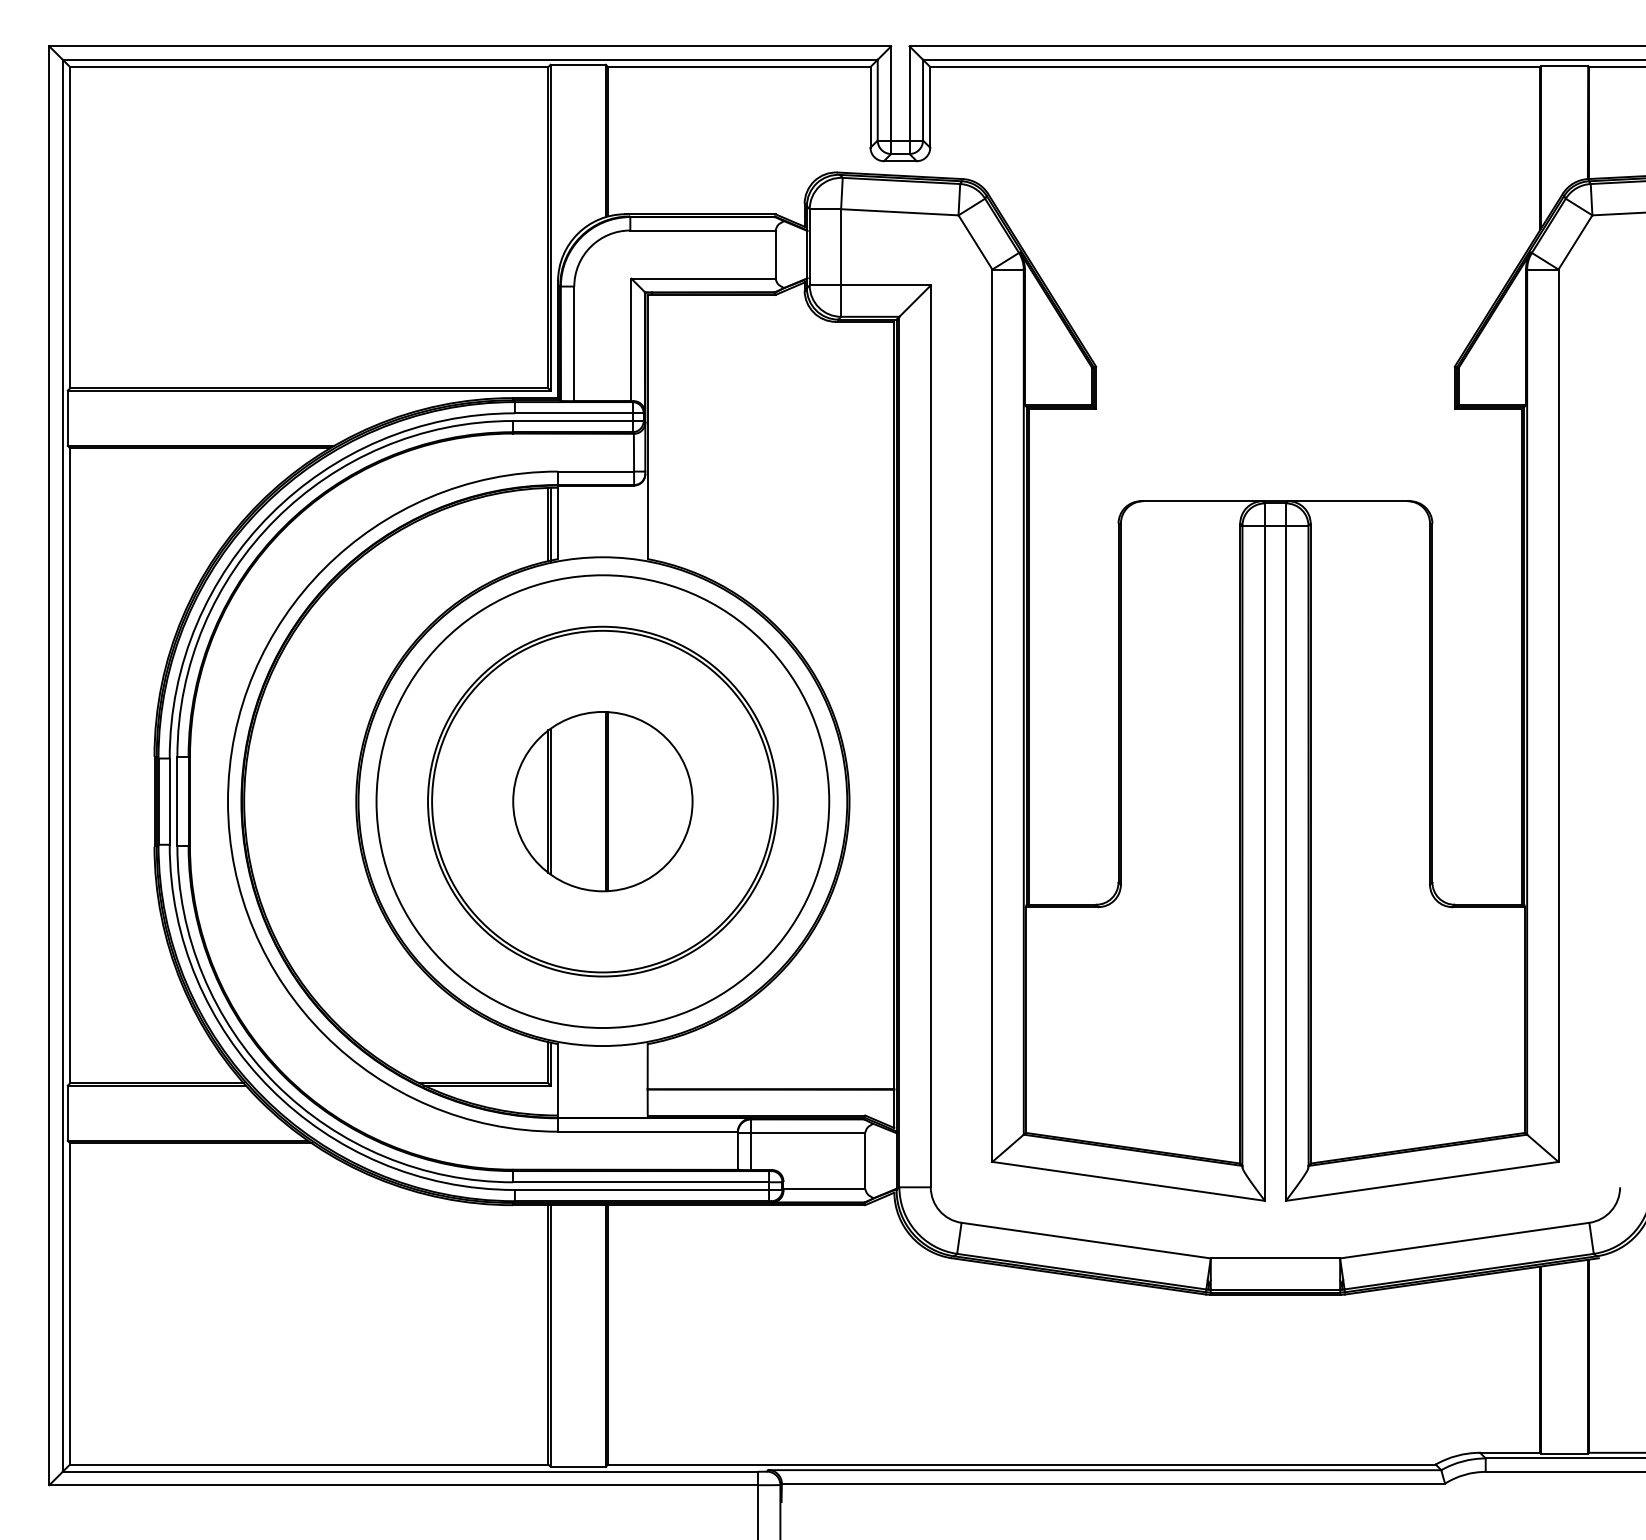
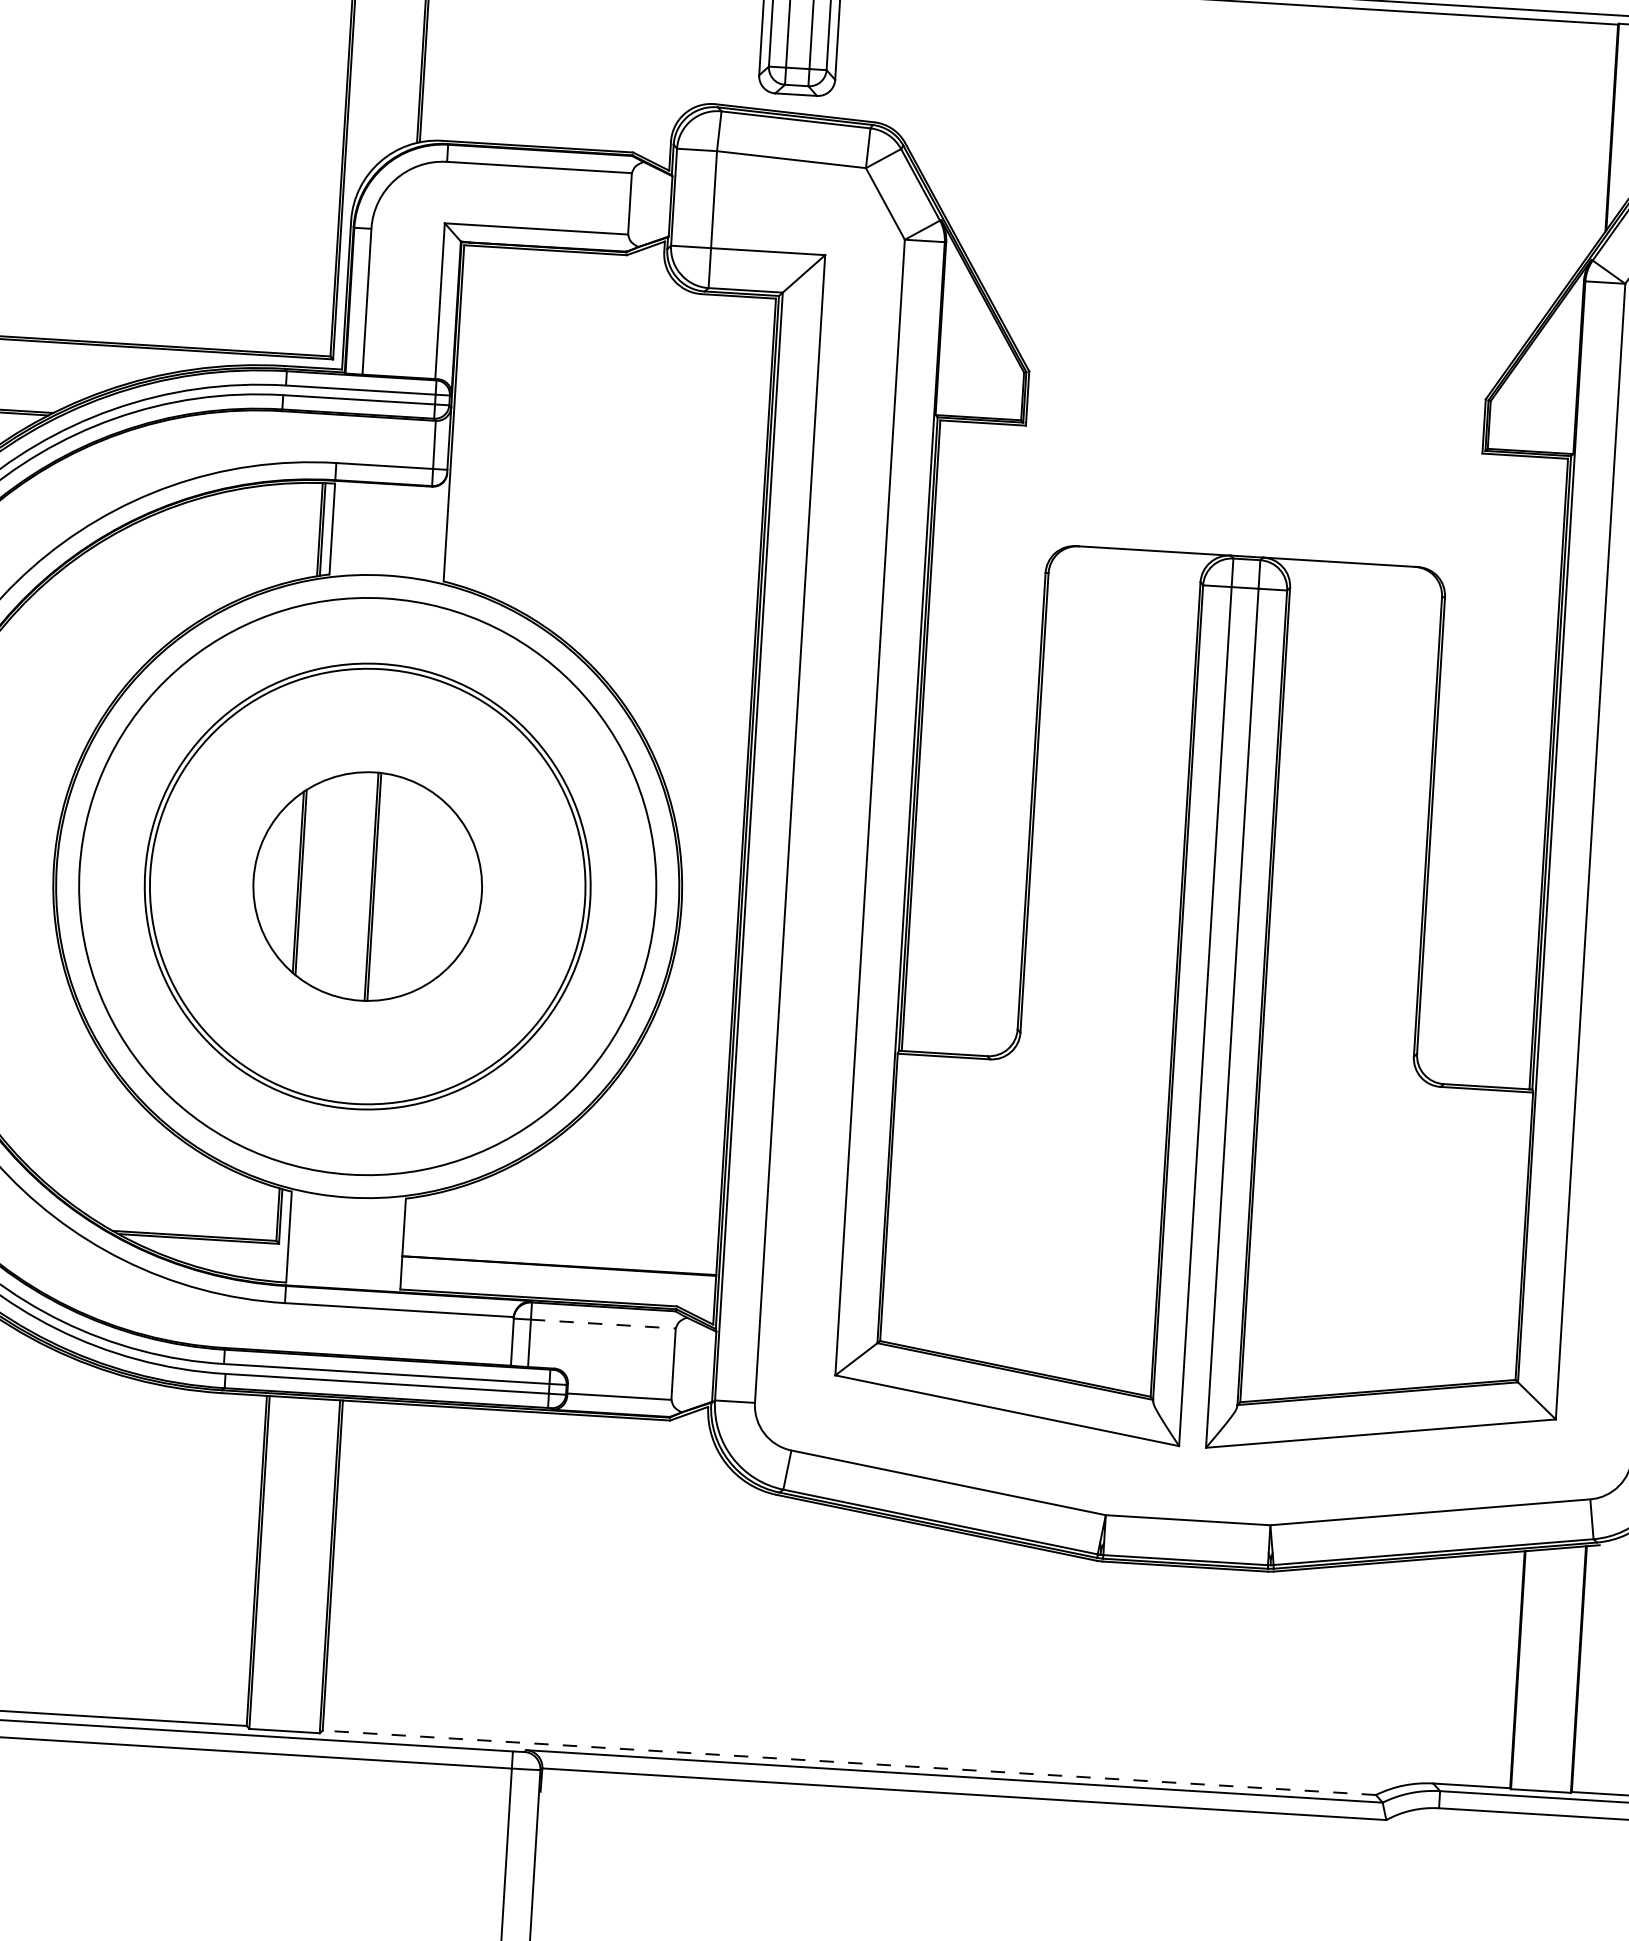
line: (808, 1132) -> (603, 1323), solid -> dashed
line: (1021, 1464) -> (848, 1762), solid -> dashed

